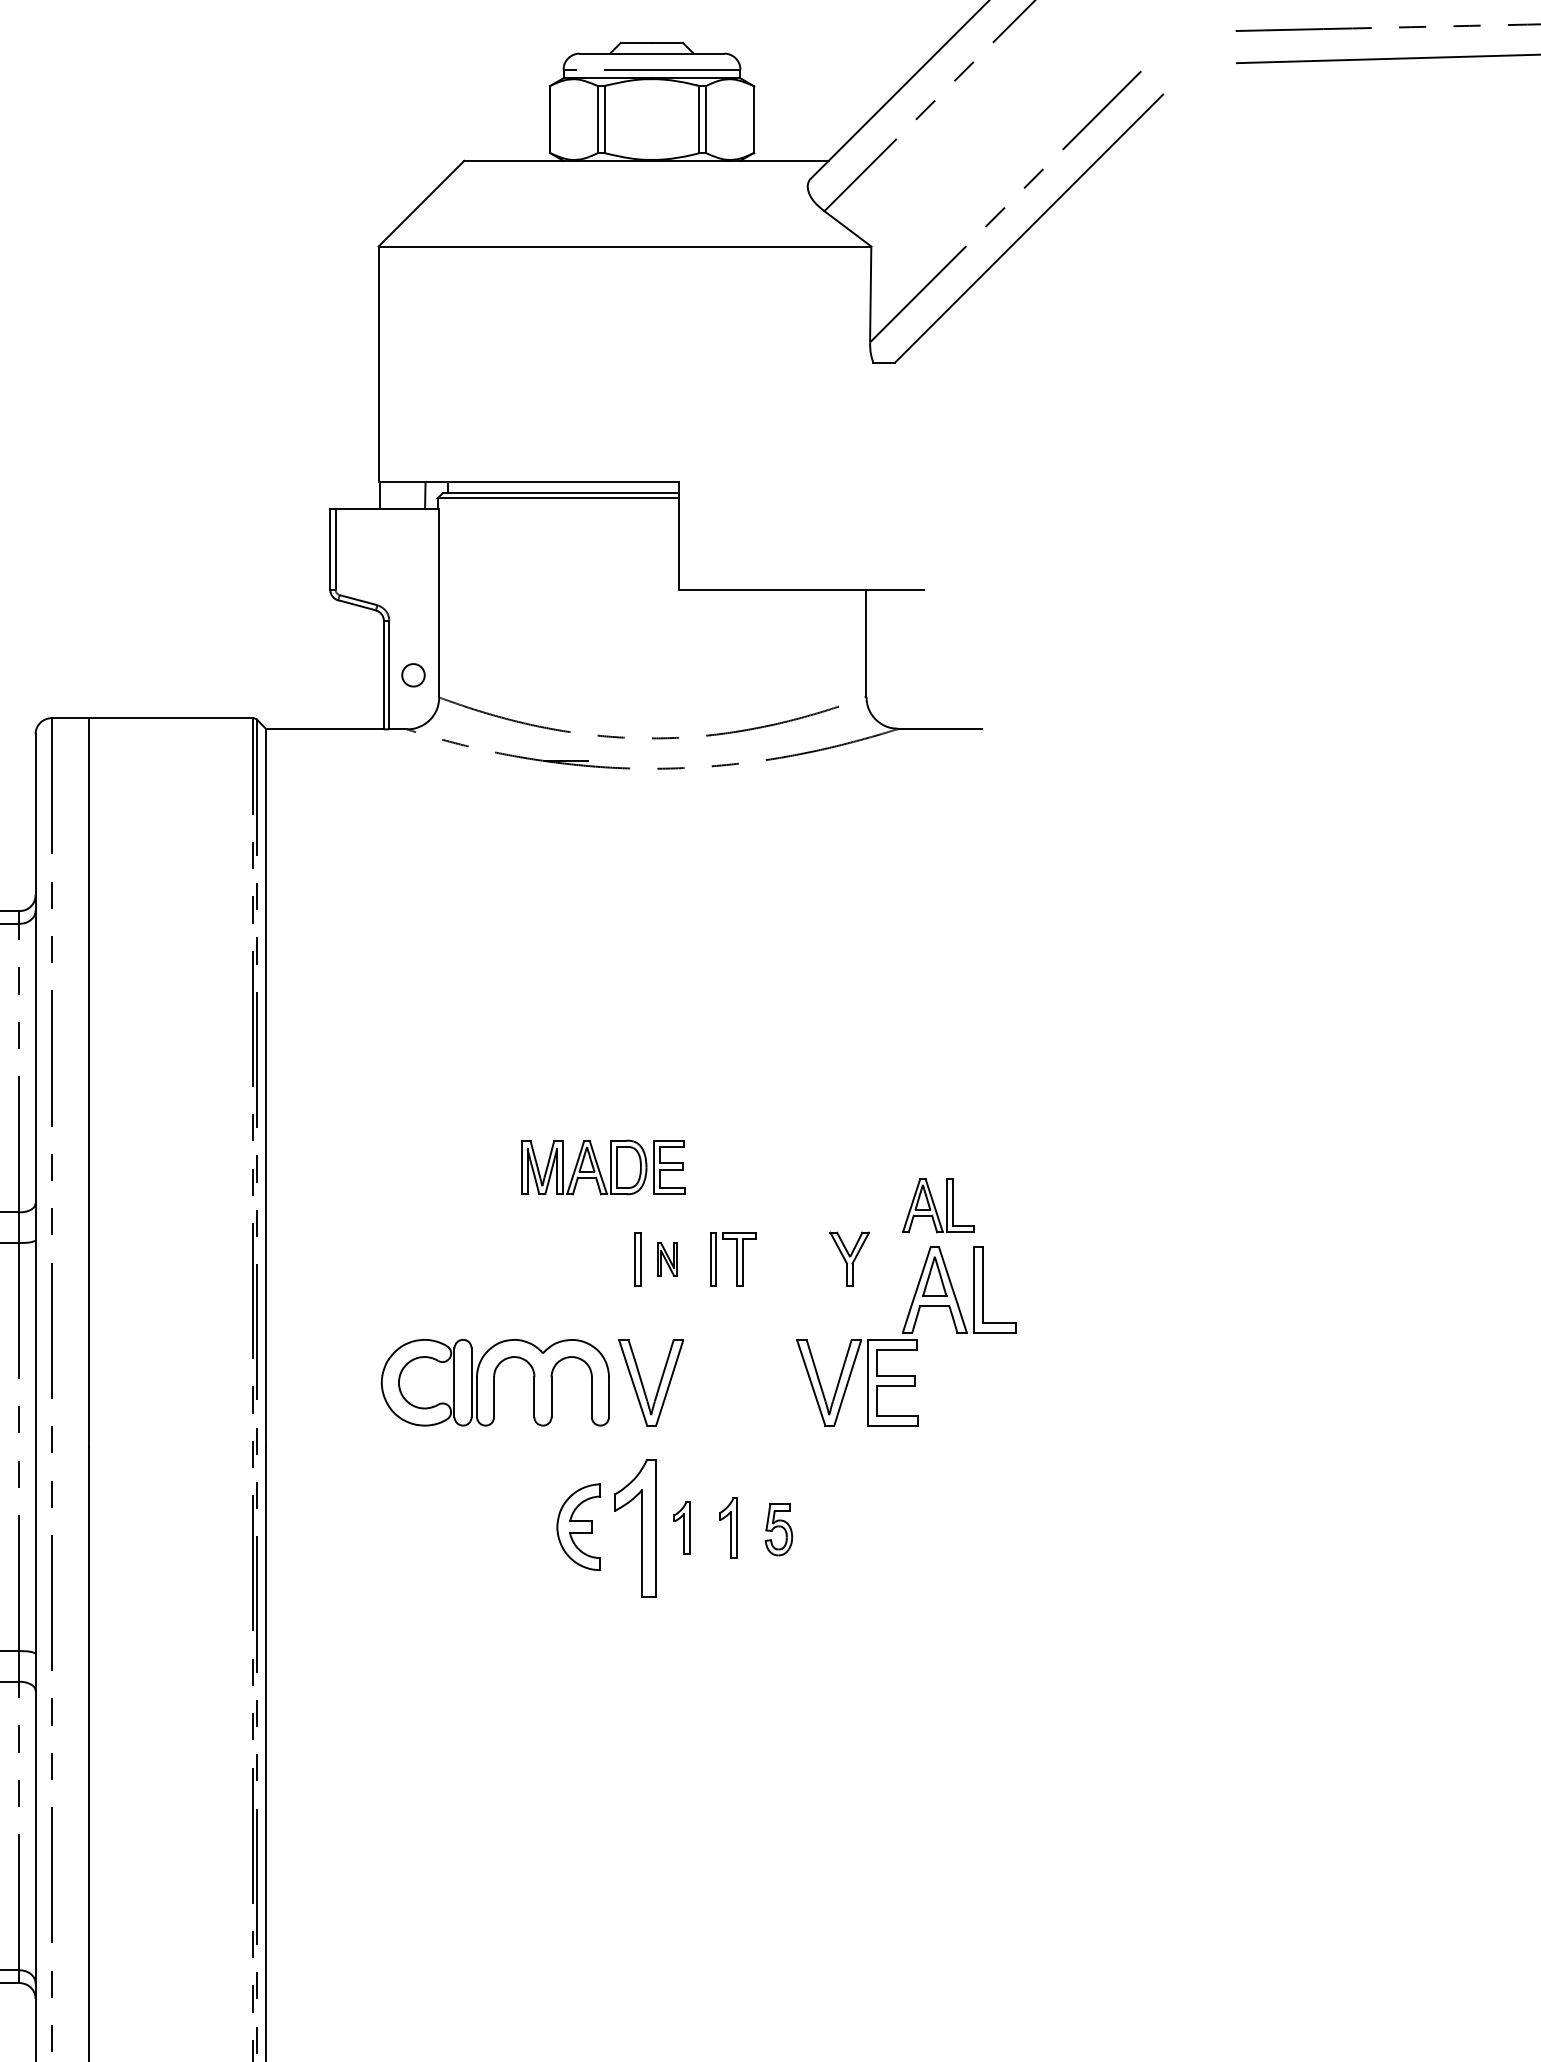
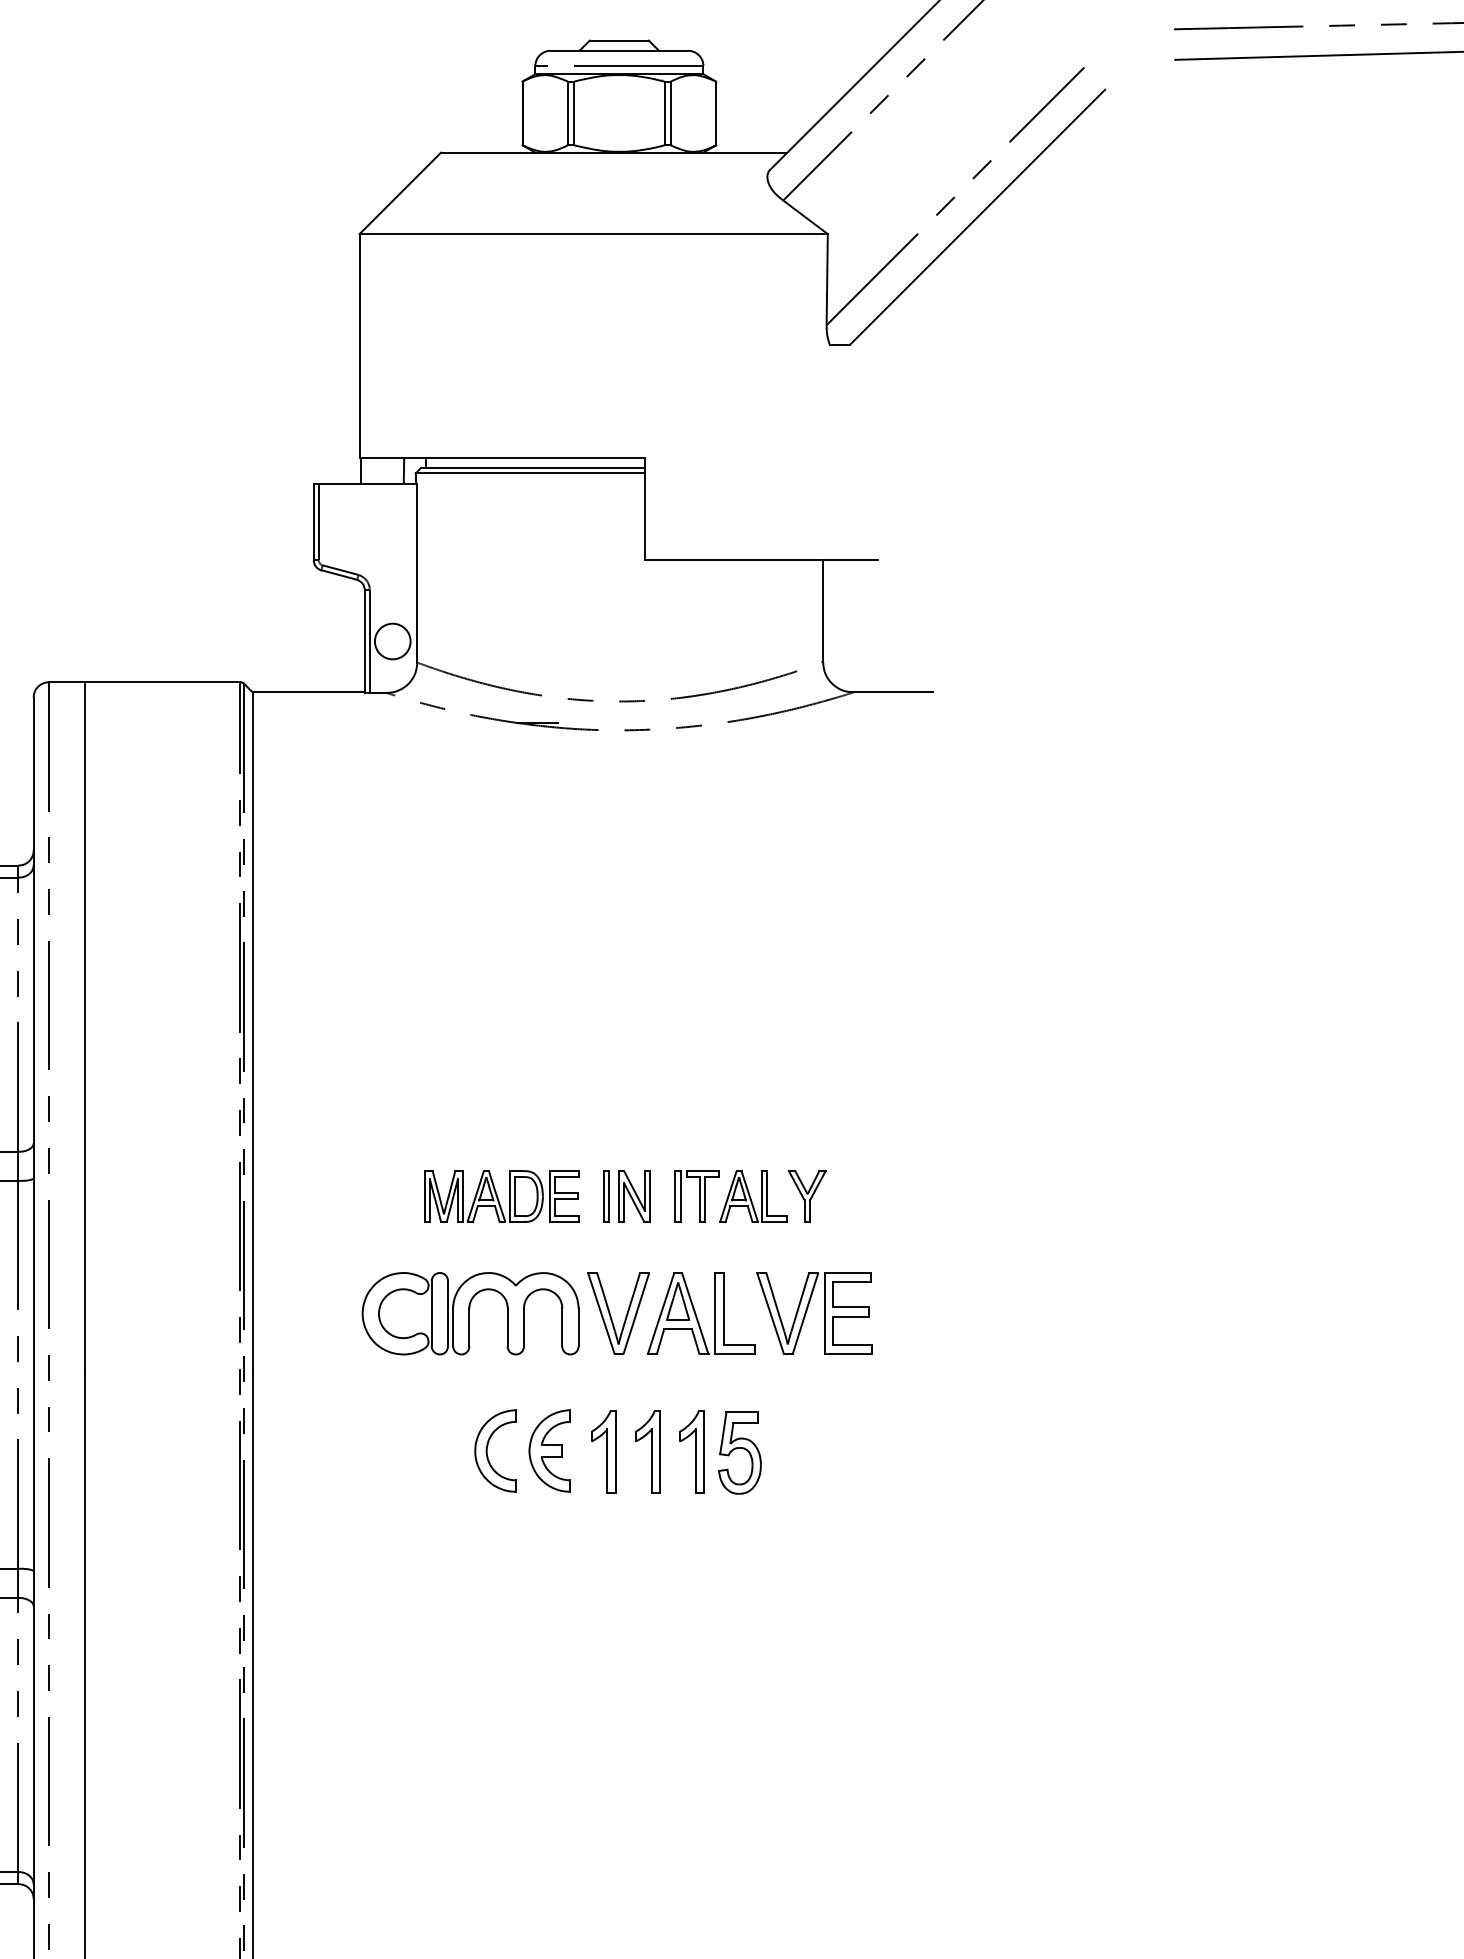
circle: (413, 675) -> (392, 641), size x1.67
part: (603, 1167) -> (502, 1196), moved
part: (938, 1205) -> (753, 1196), moved
part: (667, 1259) -> (634, 1196), size x1.67
part: (959, 1289) -> (701, 1313), moved
part: (513, 1526) -> (487, 1450), added
part: (635, 1527) -> (603, 1451), size x0.62
part: (681, 1527) -> (647, 1451), size x1.67
part: (728, 1527) -> (692, 1451), size x1.43
part: (778, 1529) -> (739, 1453), size x1.67

